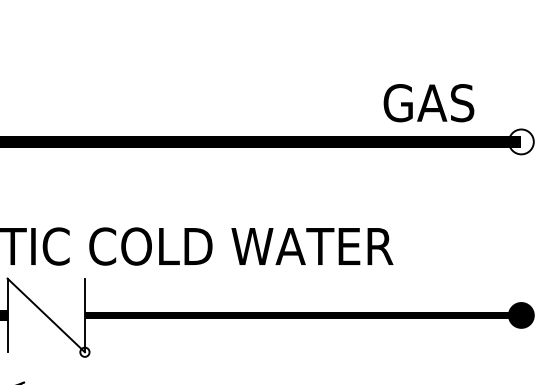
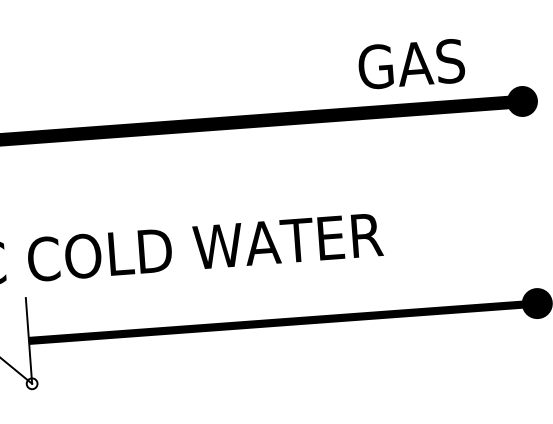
fill: (520, 141) -> (521, 101), added

